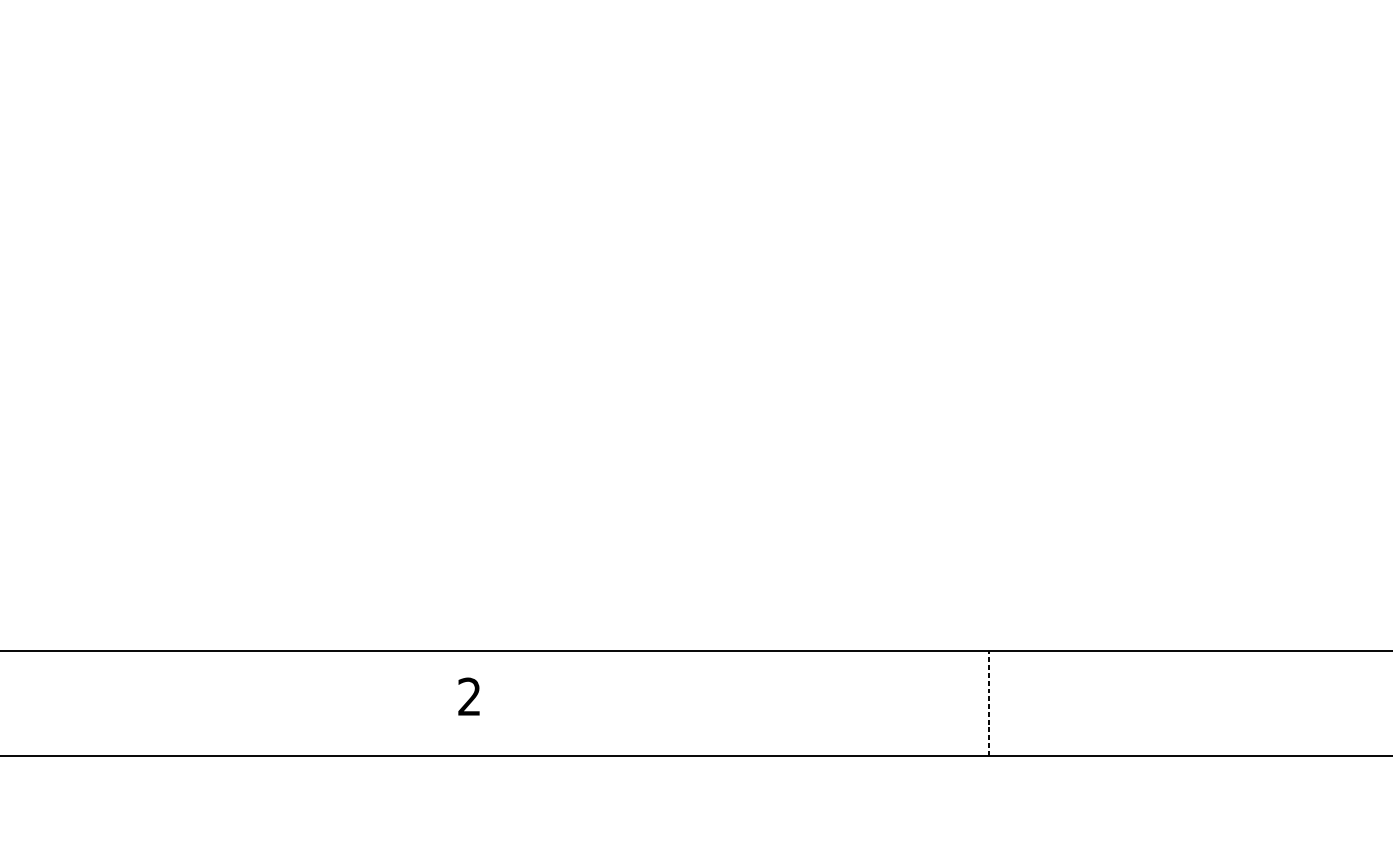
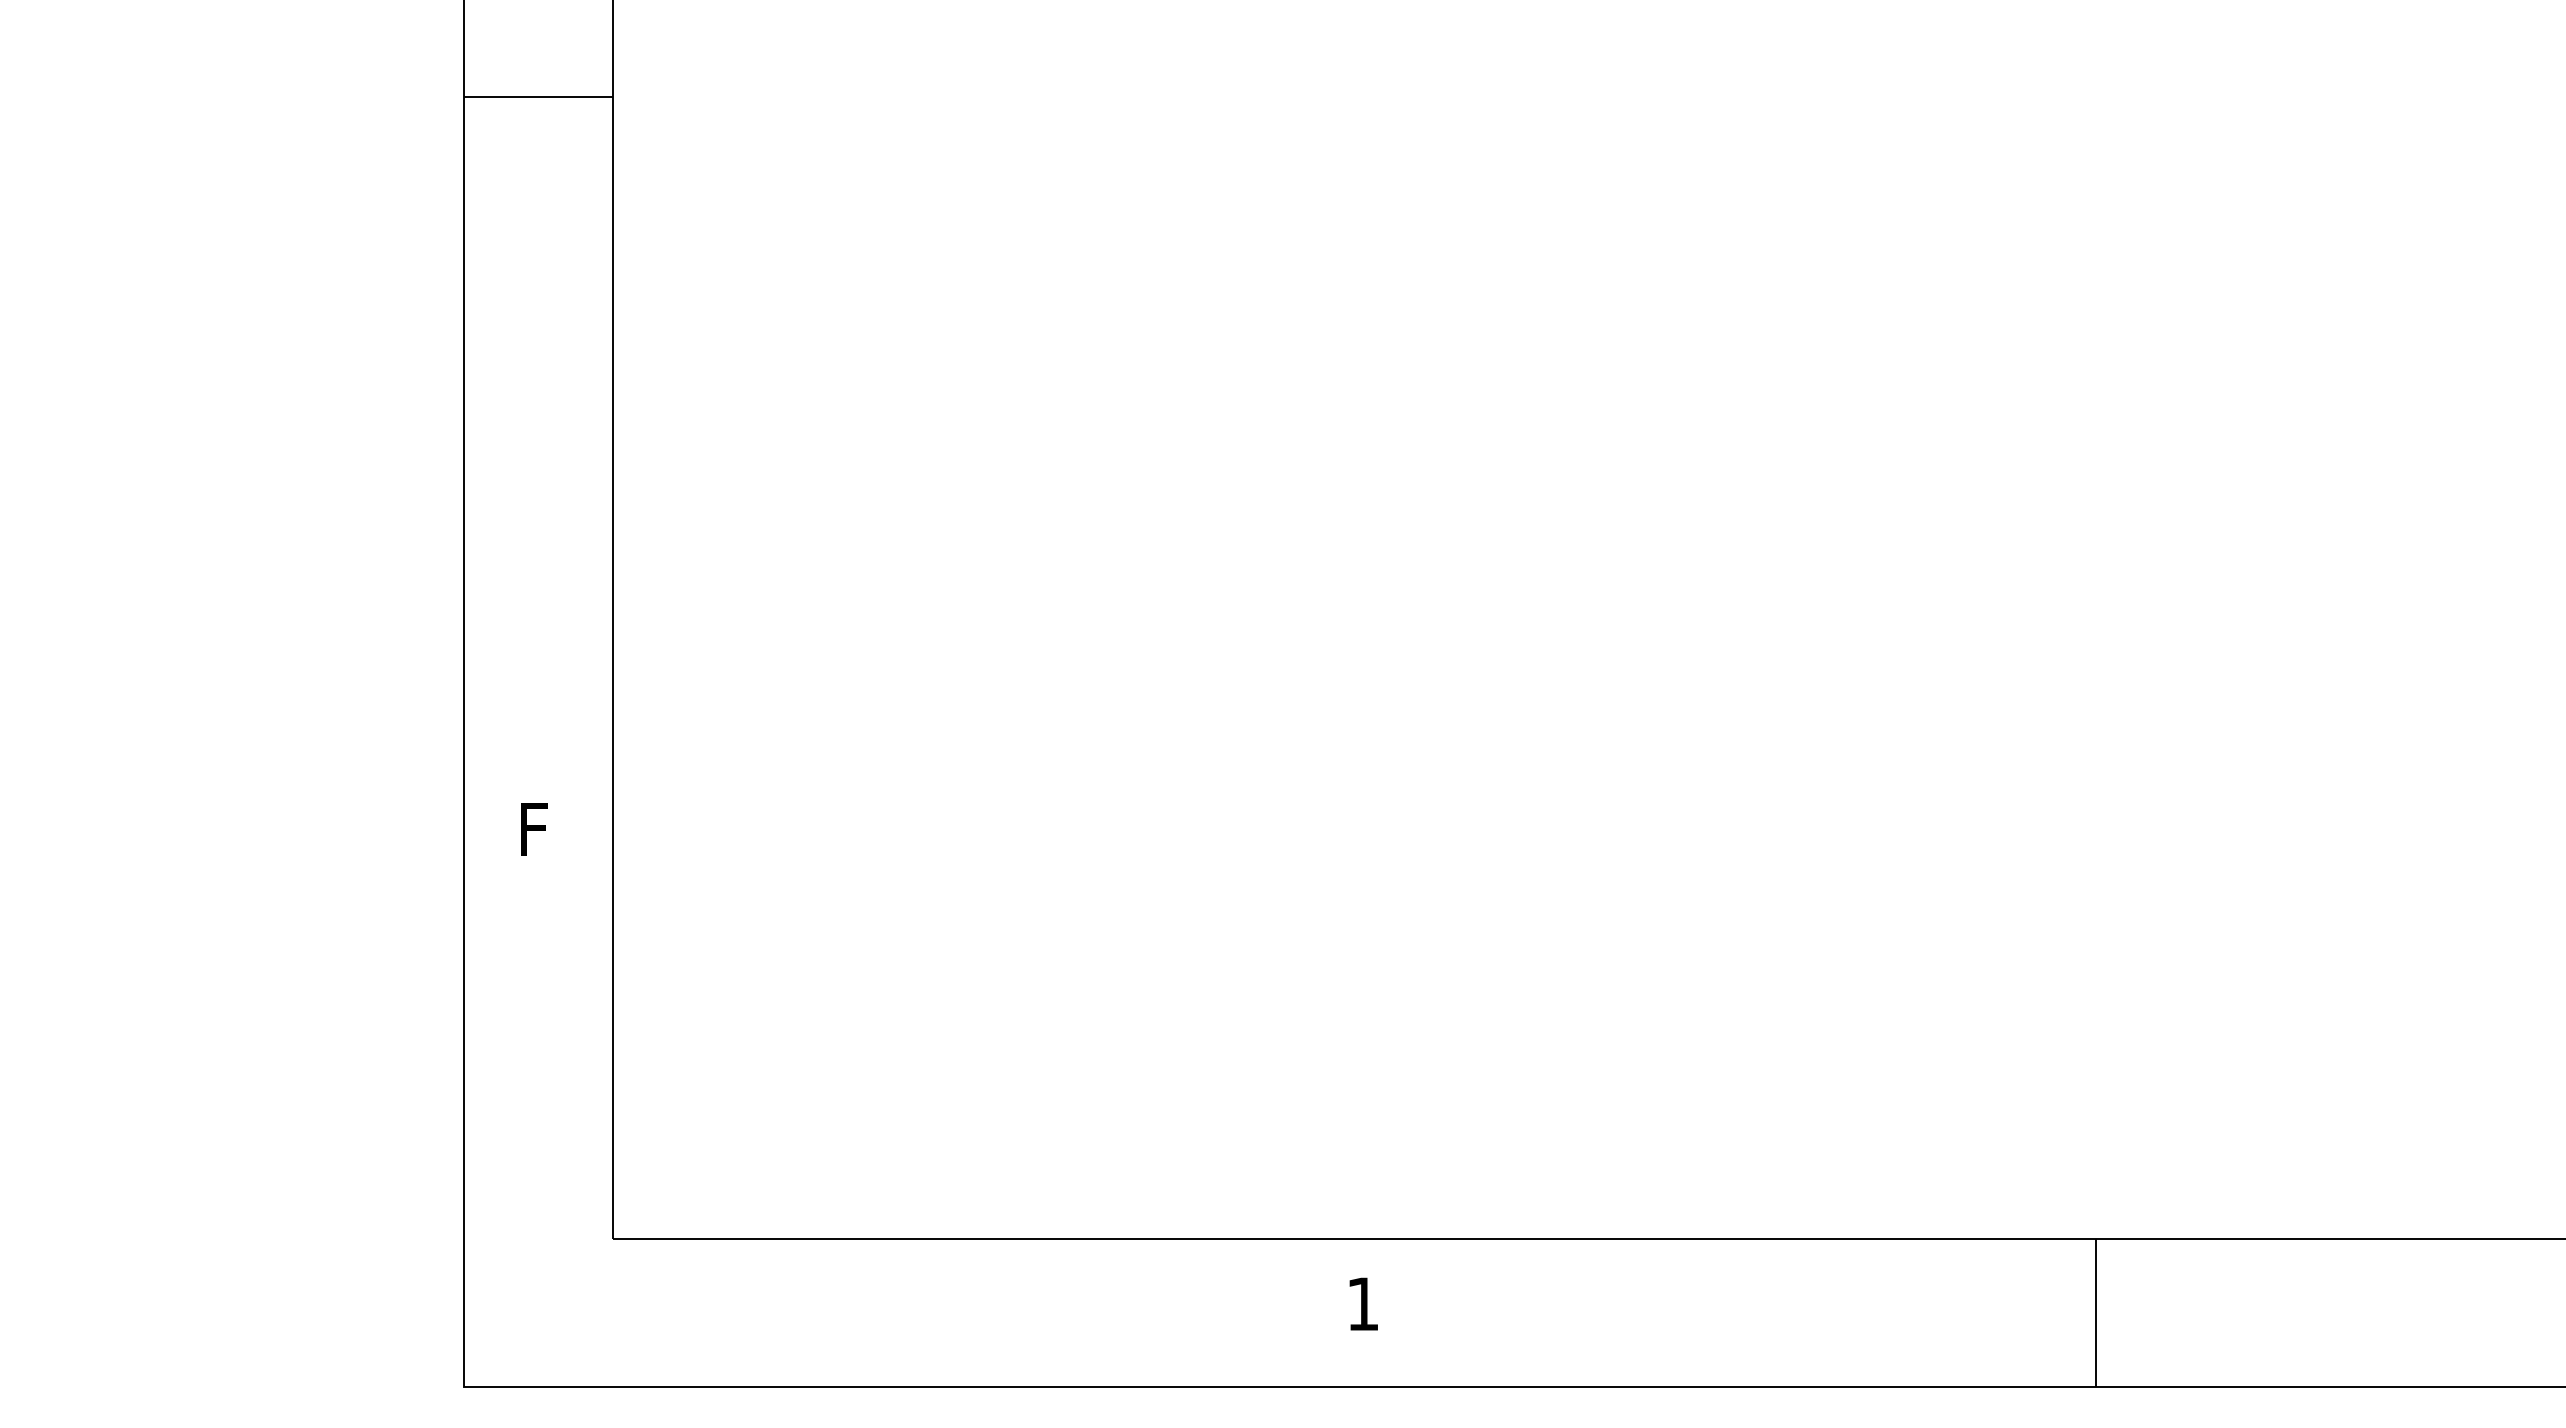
text: (469, 696) -> (1362, 1303), 2 -> 1
line: (988, 702) -> (2095, 1312), dashed -> solid

